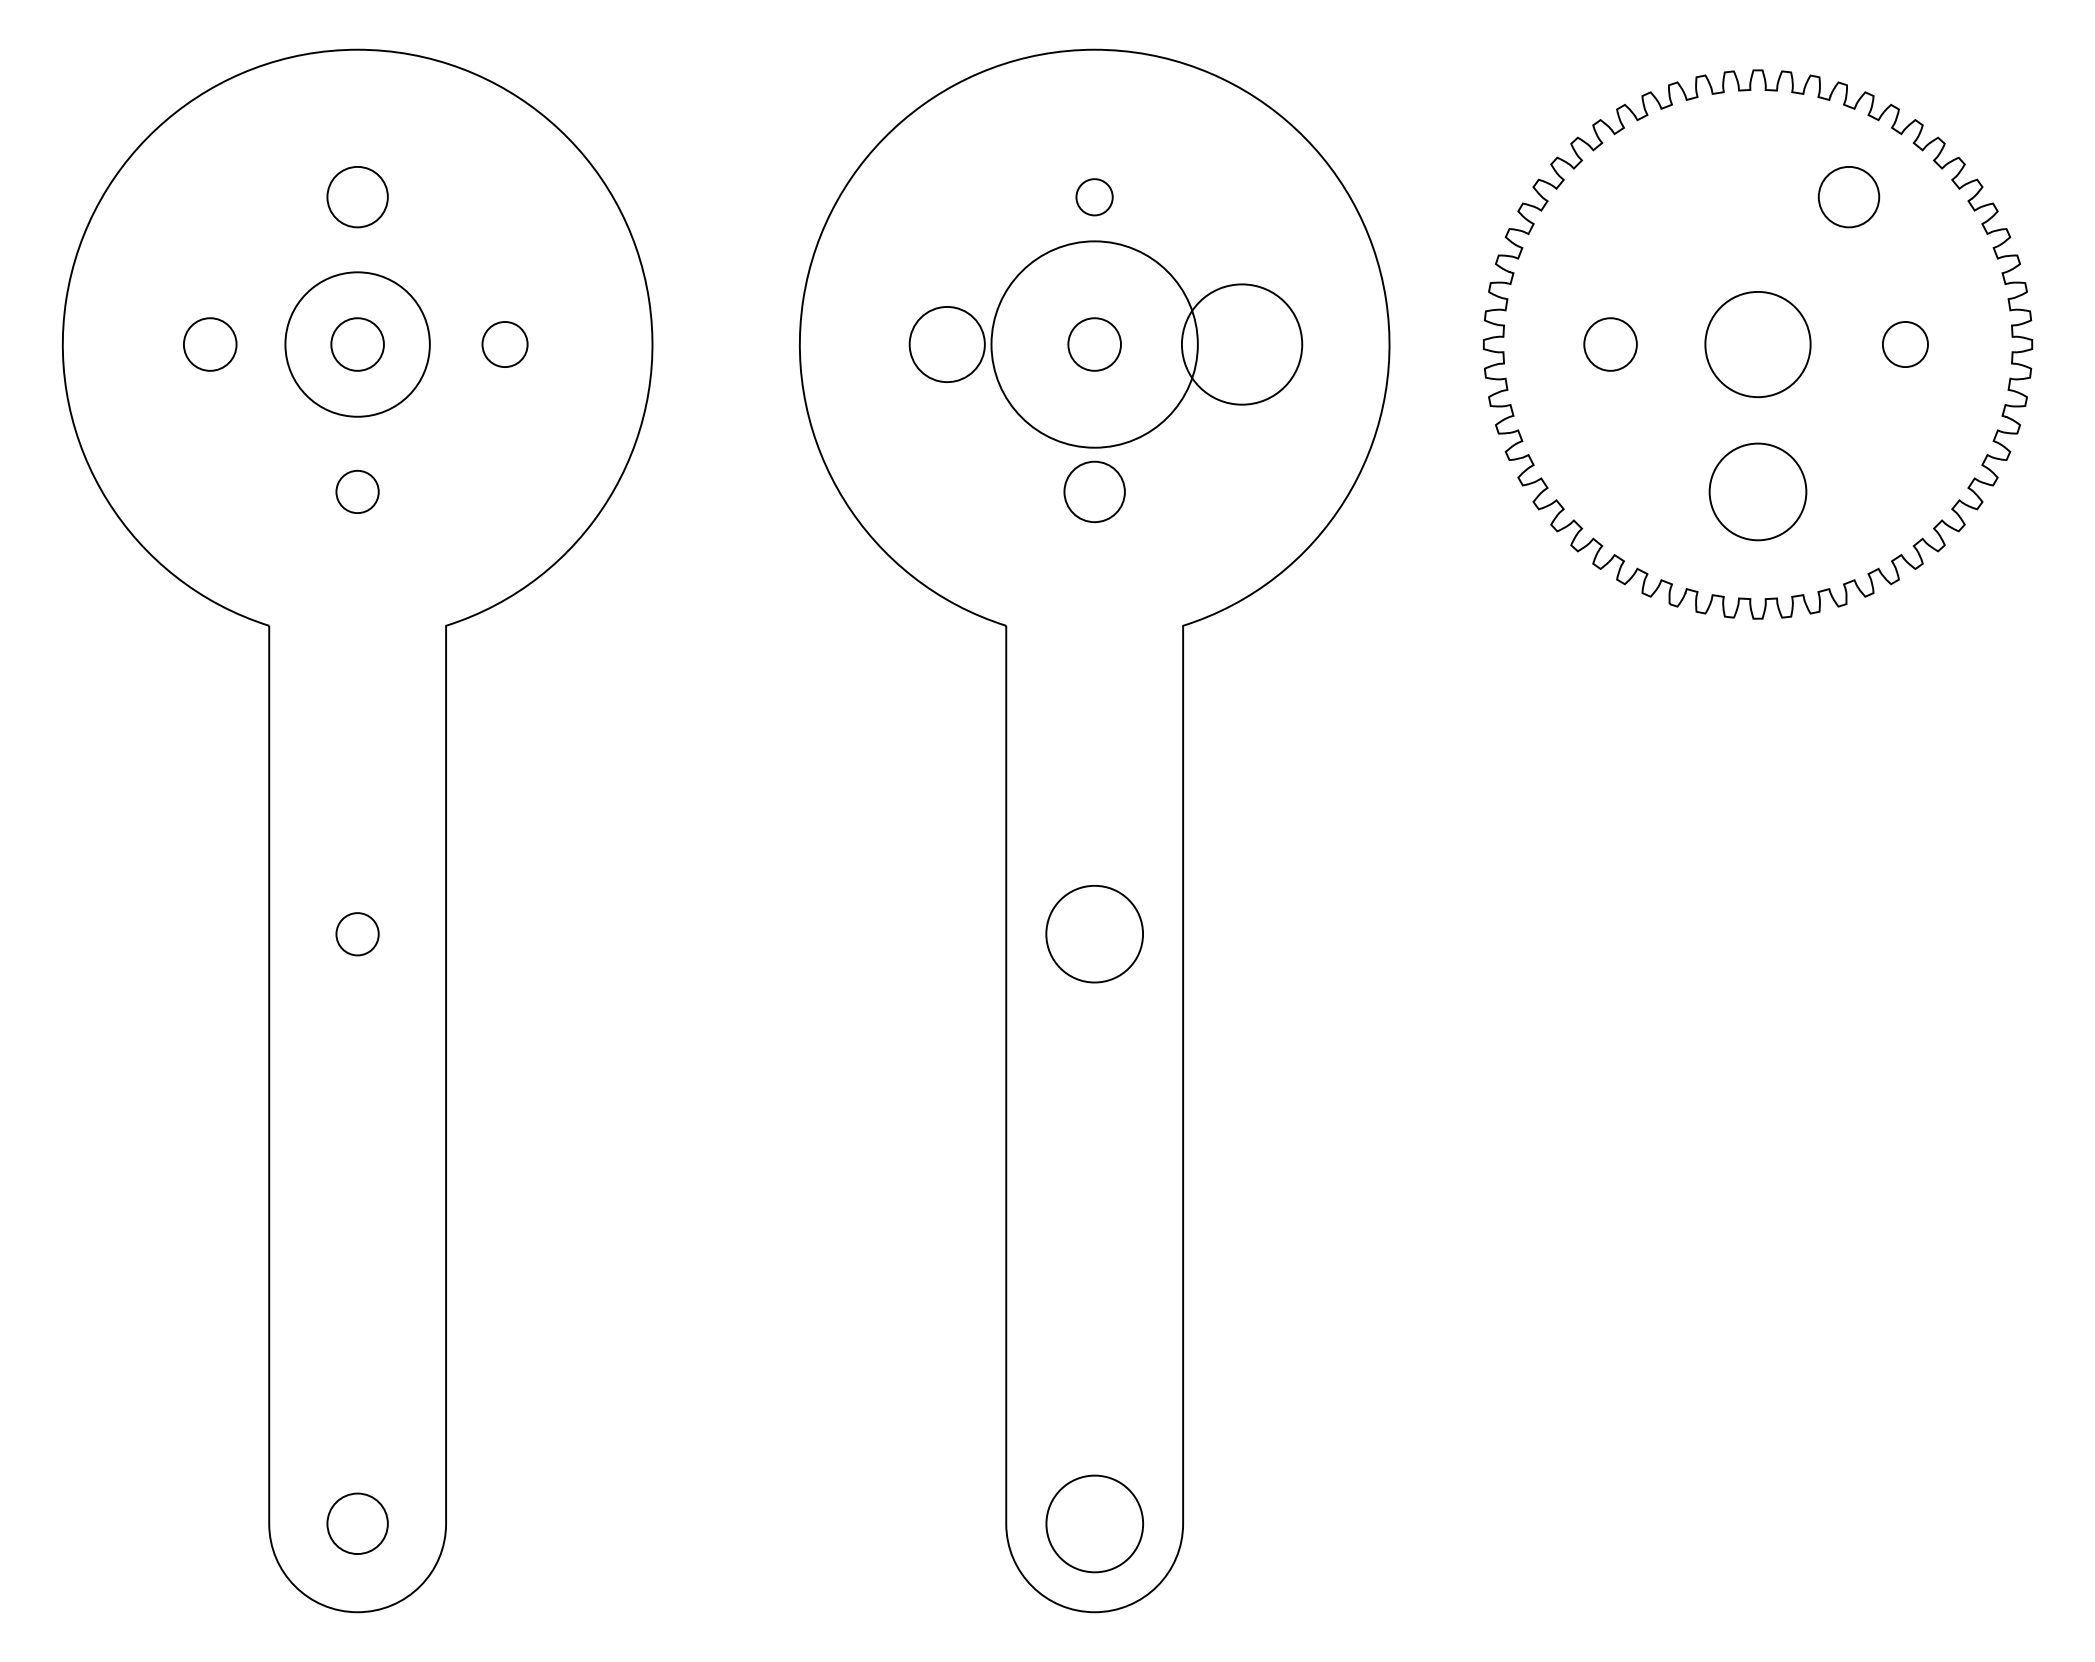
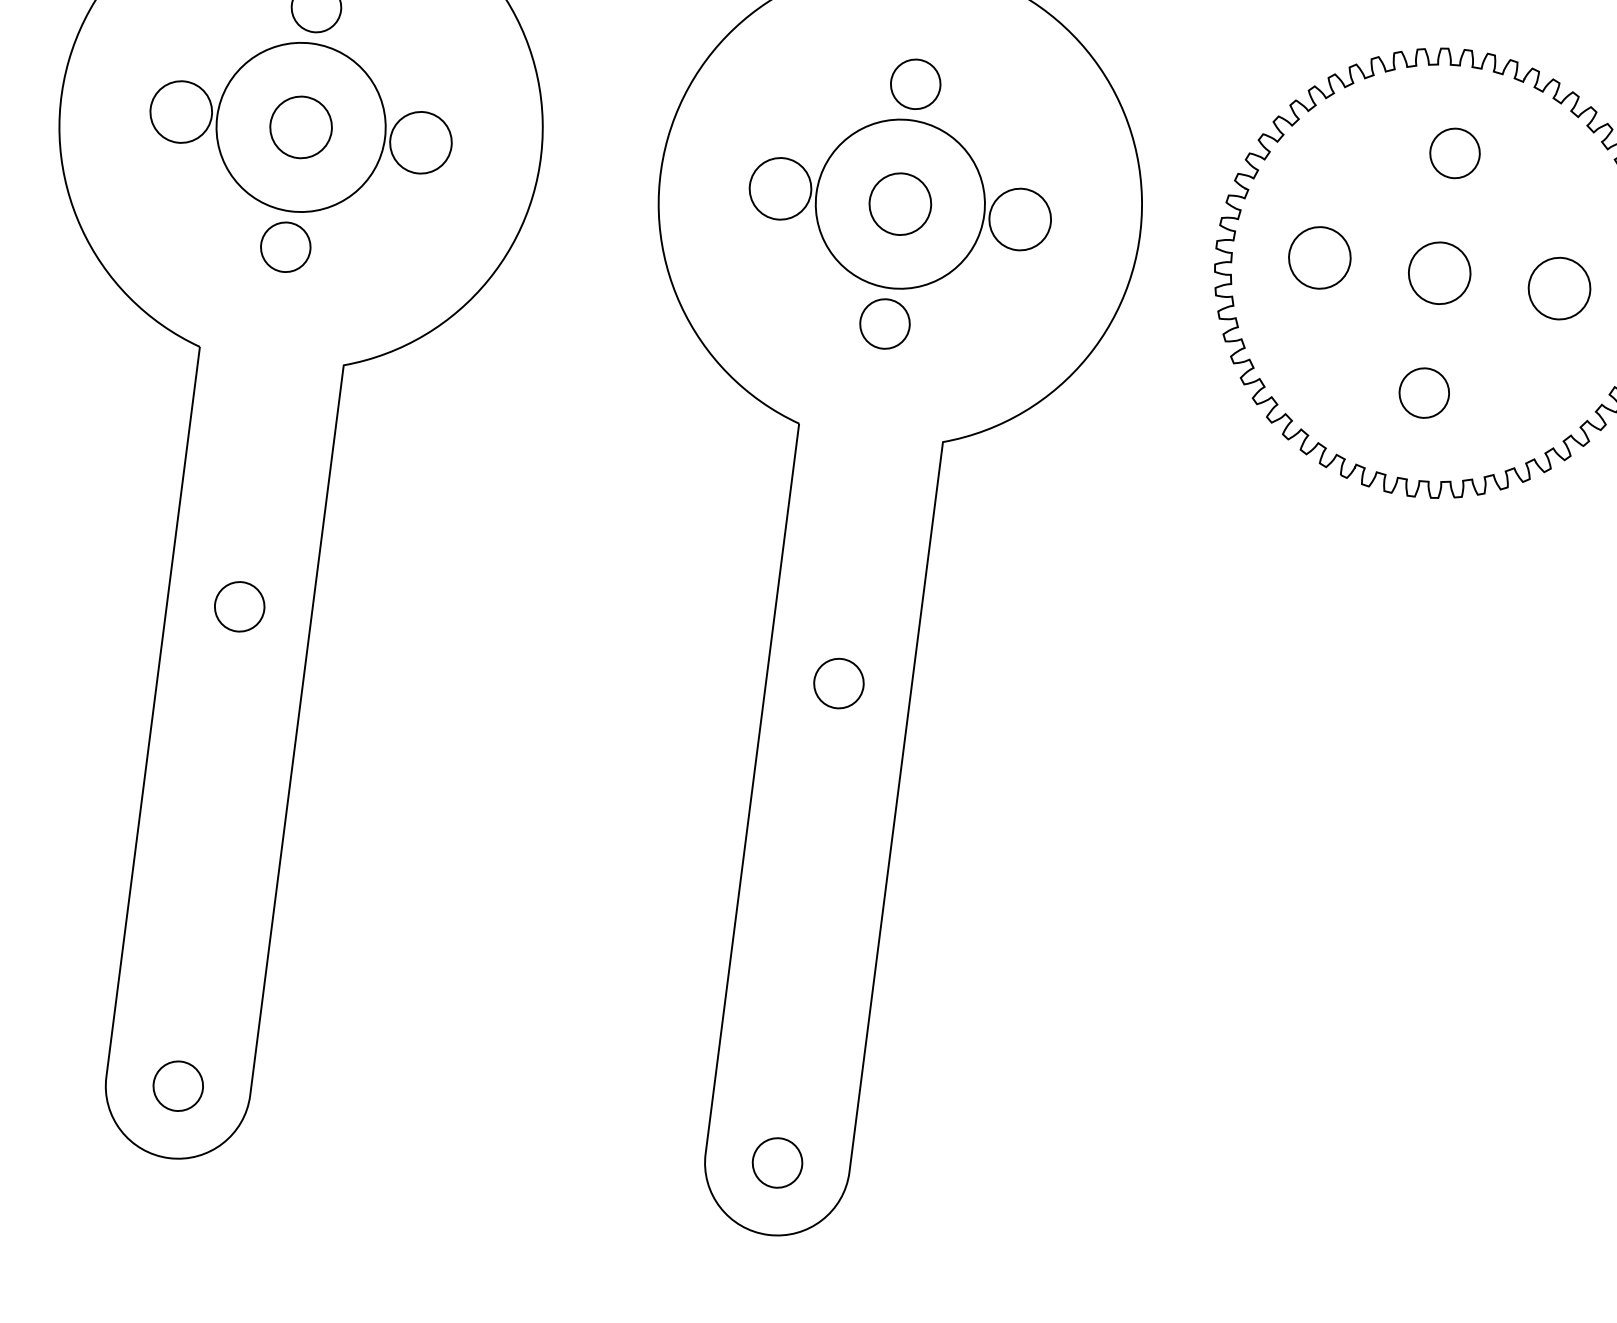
circle: (1094, 197) -> (915, 84), size x1.67
circle: (1848, 197) -> (1454, 153), moved
circle: (209, 344) -> (180, 111), size x1.43
circle: (357, 344) -> (301, 127), size x1.43
circle: (357, 344) -> (301, 127), size x1.43
circle: (504, 344) -> (420, 142), size x1.67
circle: (1094, 344) -> (900, 204), size x1.43
circle: (1241, 344) -> (1019, 219), size x0.62
circle: (1610, 344) -> (1319, 257), size x1.43
circle: (1757, 344) -> (1439, 273), size x0.71
circle: (1905, 344) -> (1559, 288), size x1.67
circle: (357, 491) -> (285, 246), size x1.43
circle: (1757, 491) -> (1423, 392), size x0.62
circle: (1094, 933) -> (838, 683), size x0.62
circle: (357, 934) -> (239, 607), size x1.43
circle: (1094, 1523) -> (777, 1162), size x0.62

